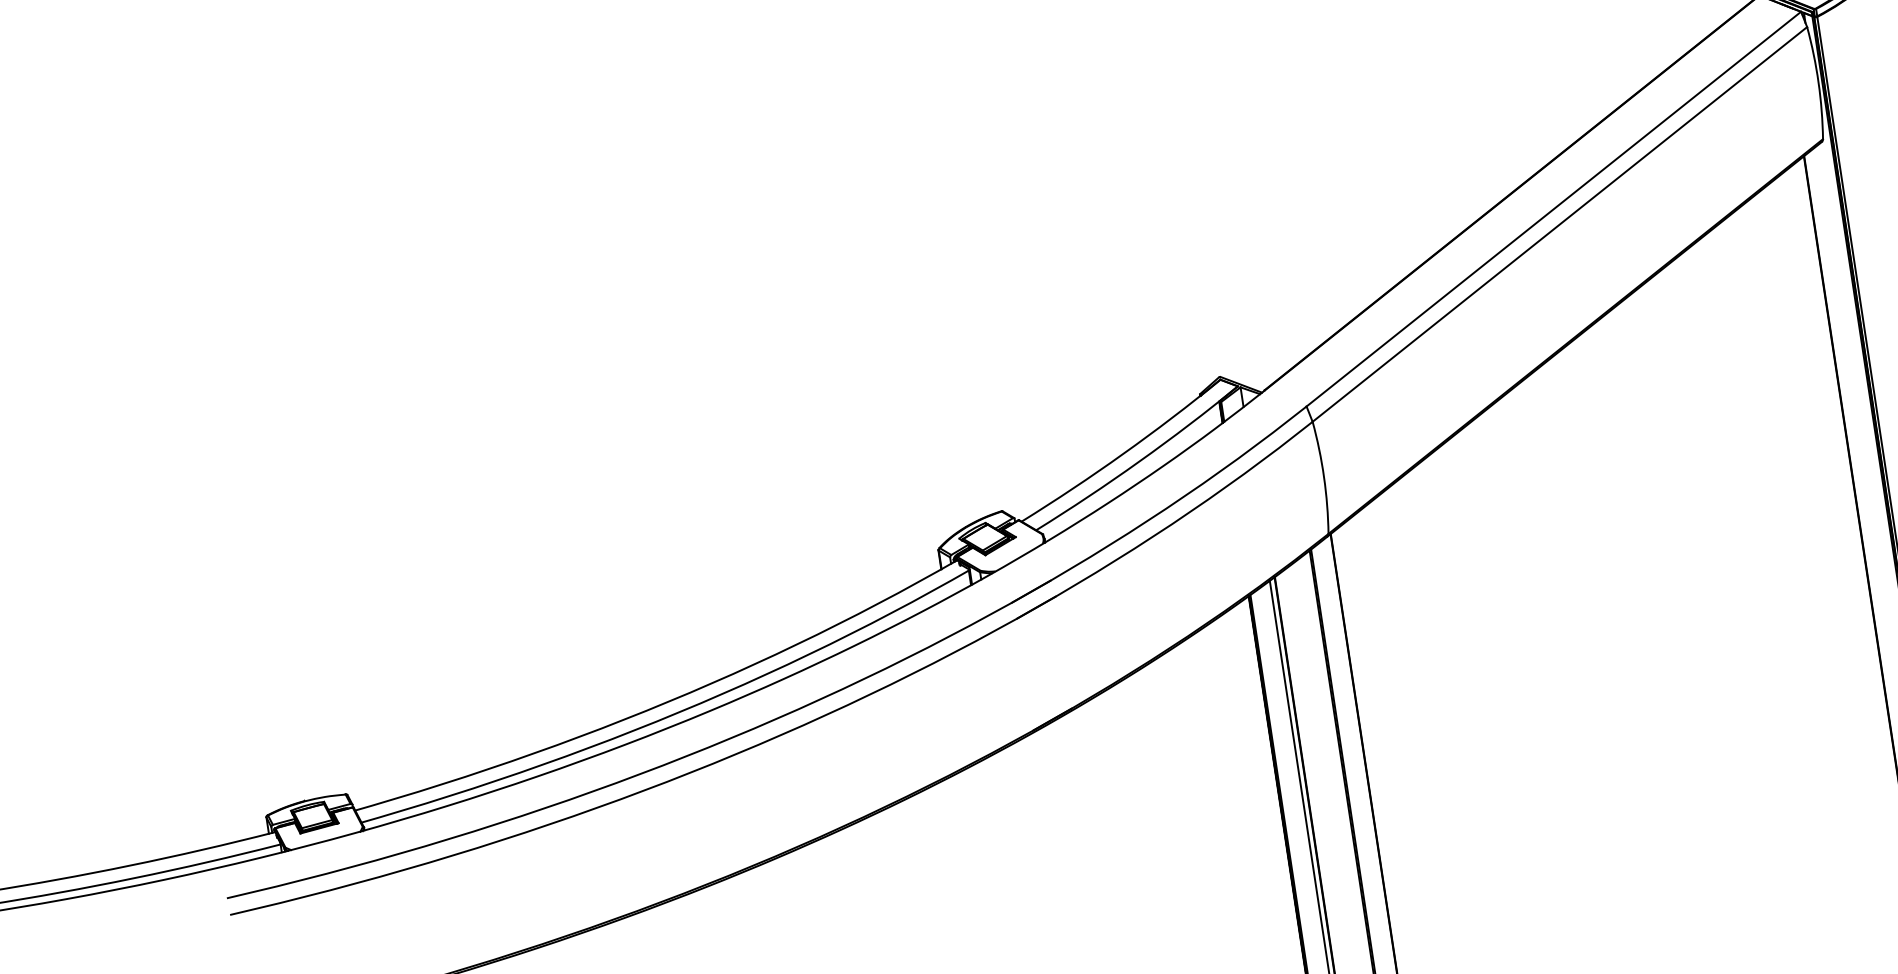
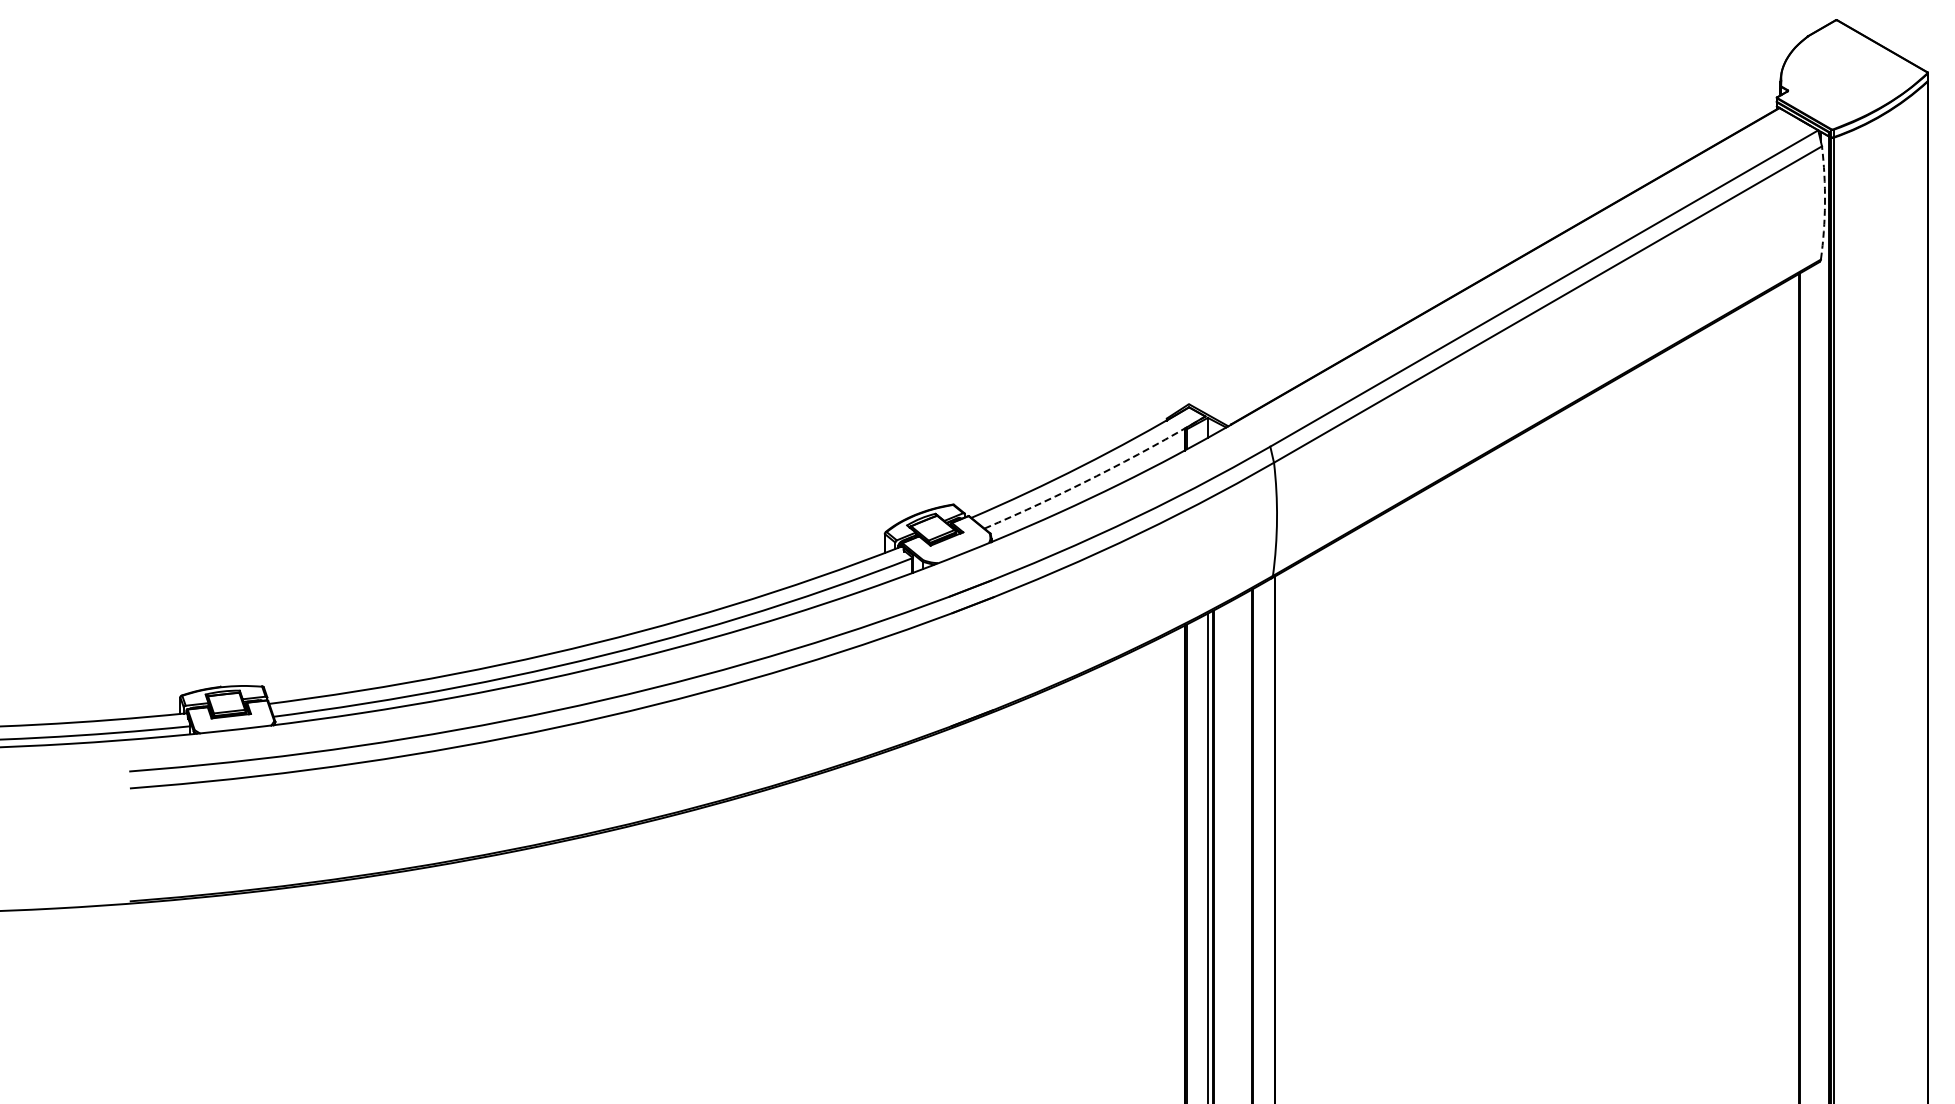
arc: (1818, 83) -> (1824, 203), solid -> dashed
arc: (1139, 461) -> (1096, 476), solid -> dashed

